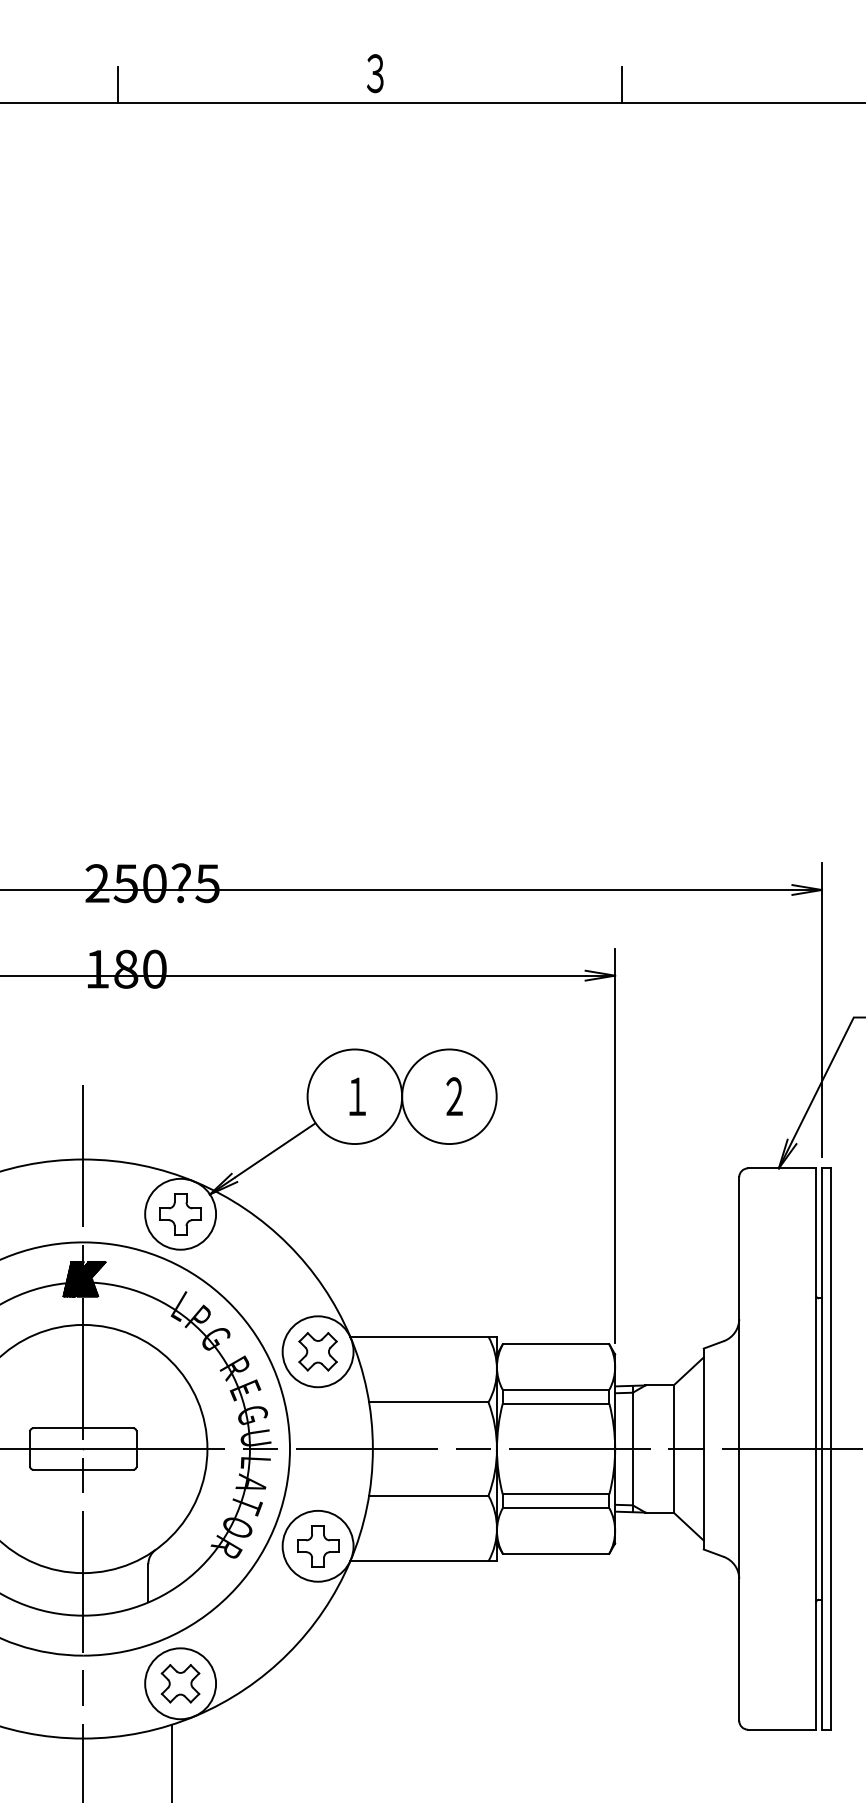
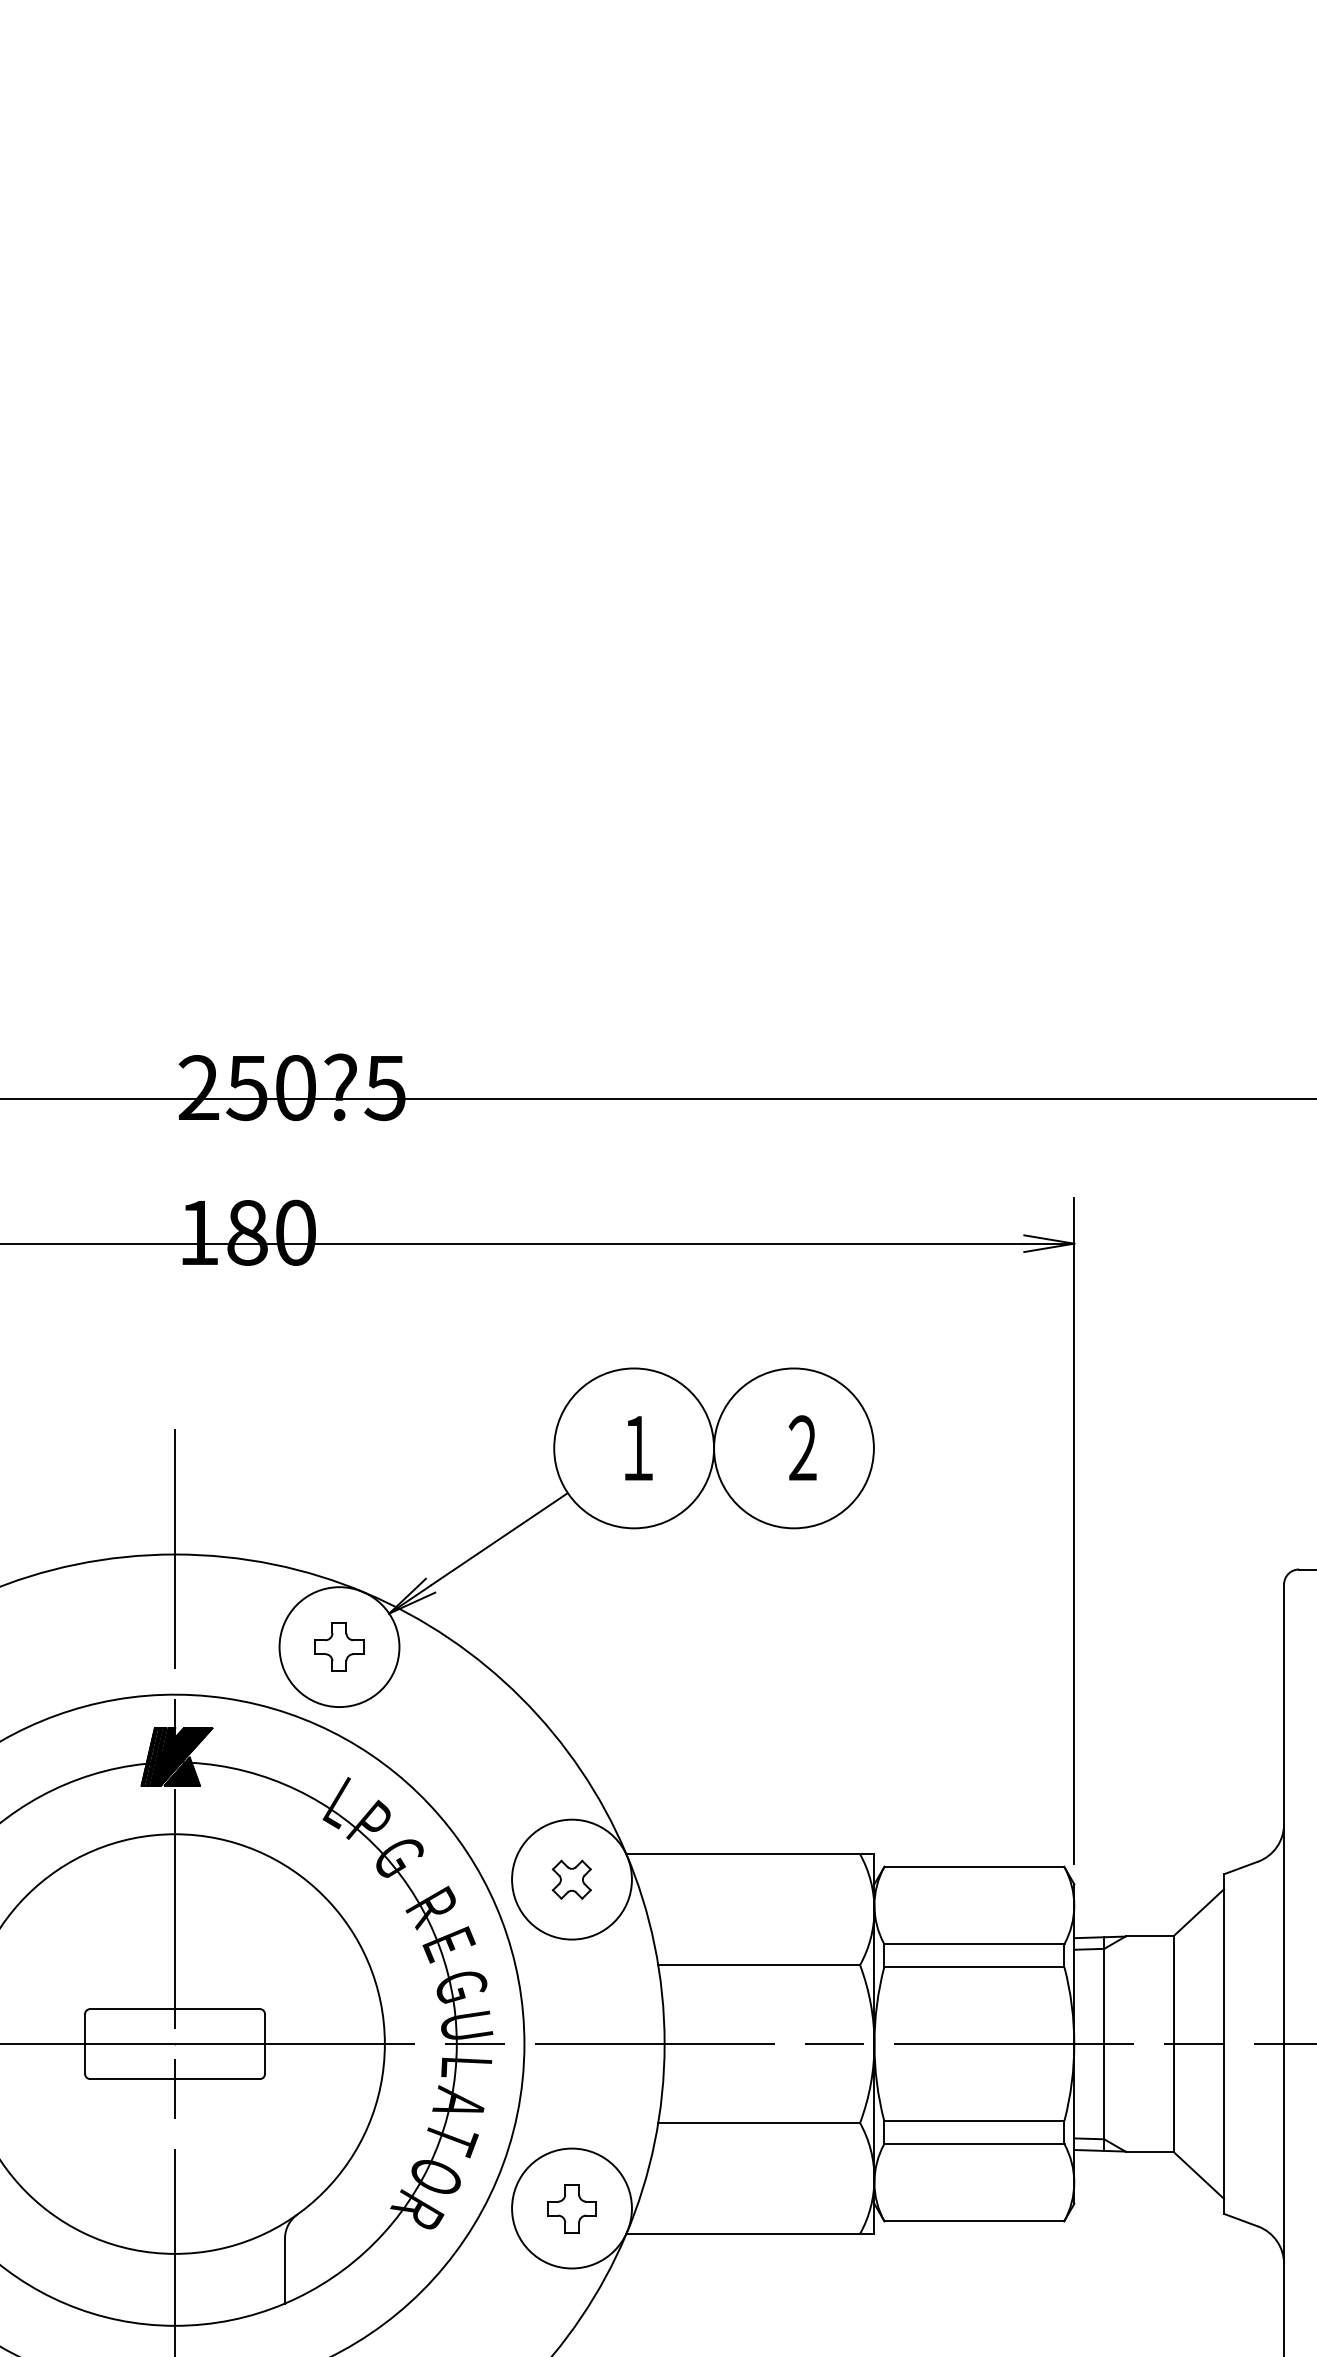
part: (180, 1214) -> (339, 1647), size x0.7
part: (317, 1351) -> (570, 1879), size x0.6
part: (318, 1546) -> (572, 2208), size x0.7

